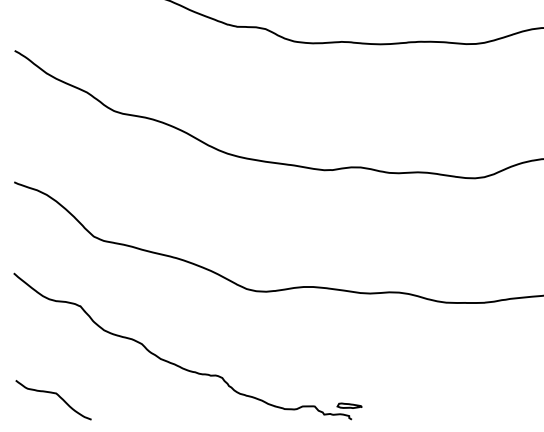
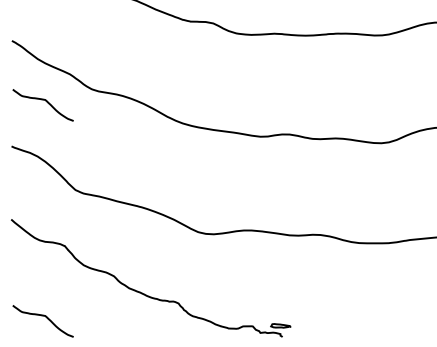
curve: (52, 125) -> (42, 100), added

